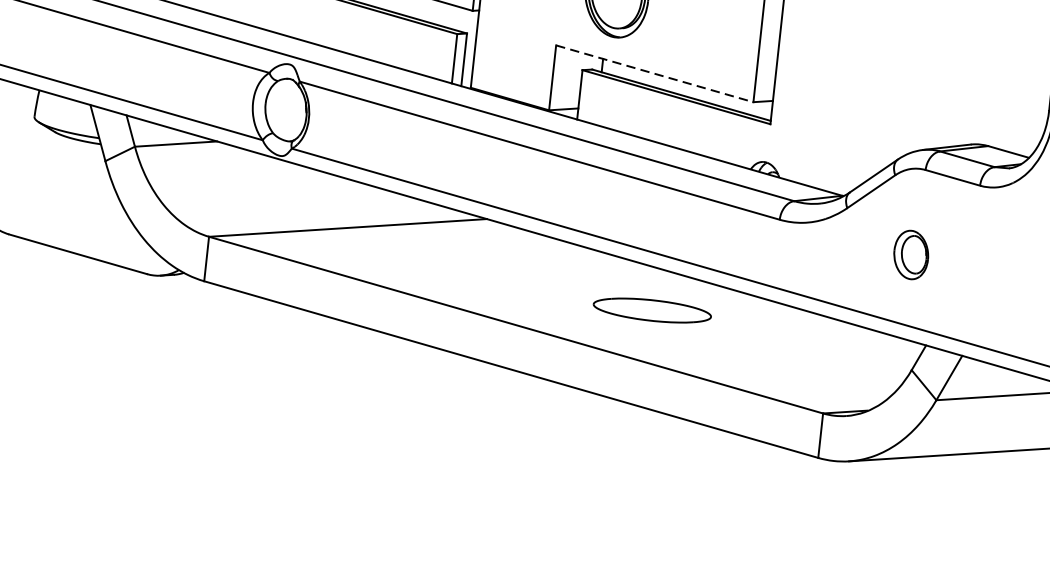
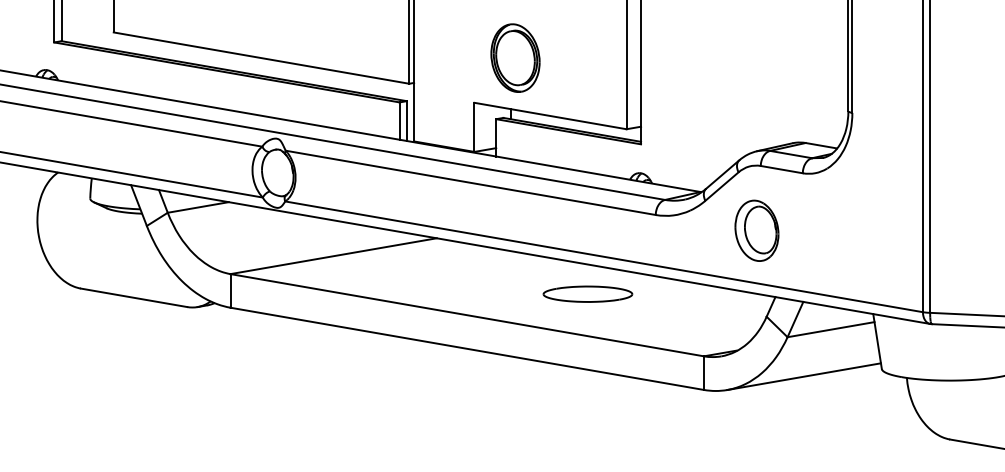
line: (656, 74) -> (551, 116), dashed -> solid
part: (910, 254) -> (756, 230), size x1.67
part: (651, 309) -> (587, 293), moved

